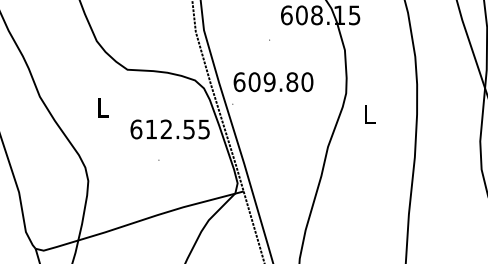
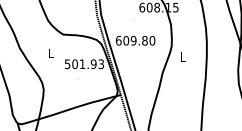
text: (168, 129) -> (83, 64), 612.55 -> 501.93

